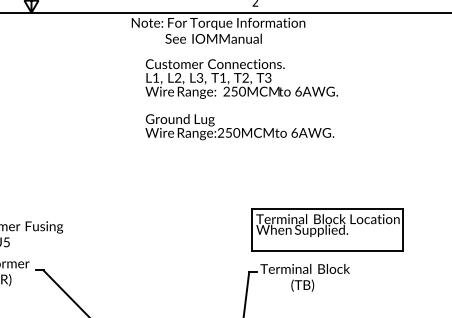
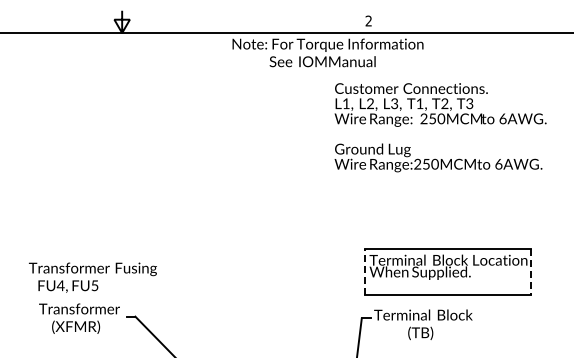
text: (241, 99) -> (440, 127), moved
line: (252, 230) -> (365, 272), solid -> dashed
line: (403, 230) -> (531, 272), solid -> dashed

